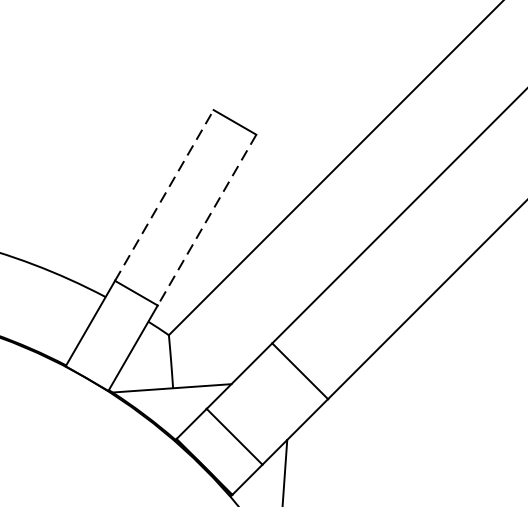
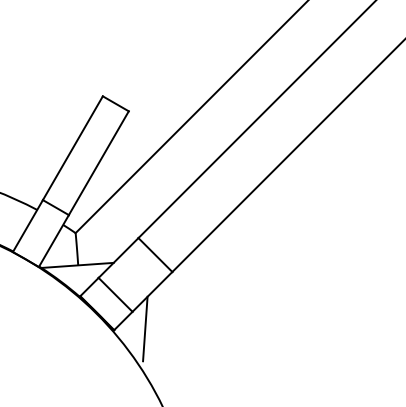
line: (163, 195) -> (72, 148), dashed -> solid
line: (206, 220) -> (98, 163), dashed -> solid

